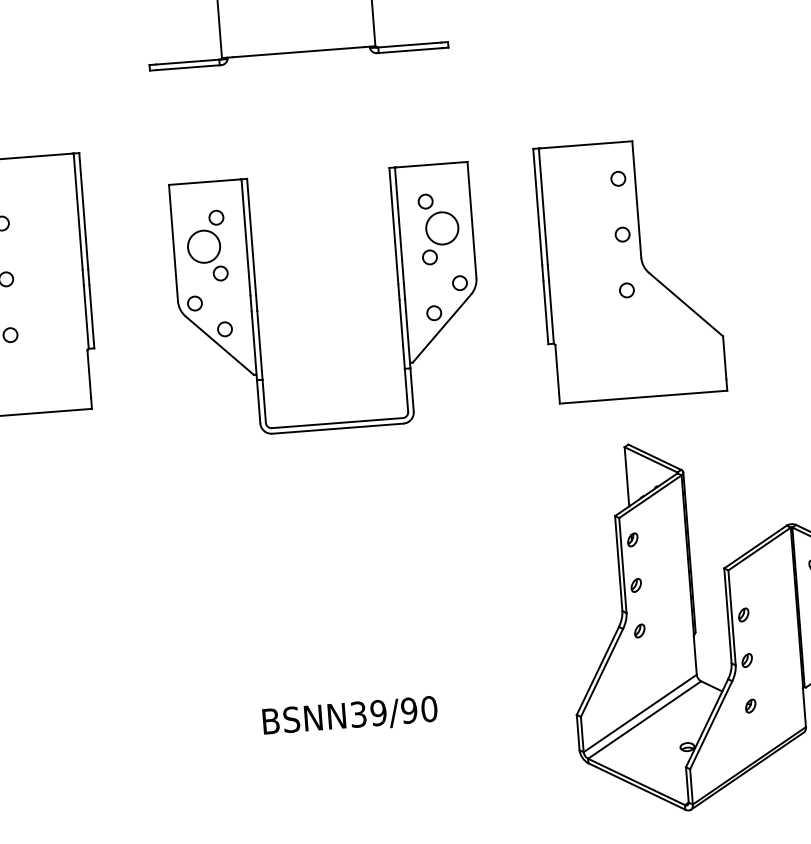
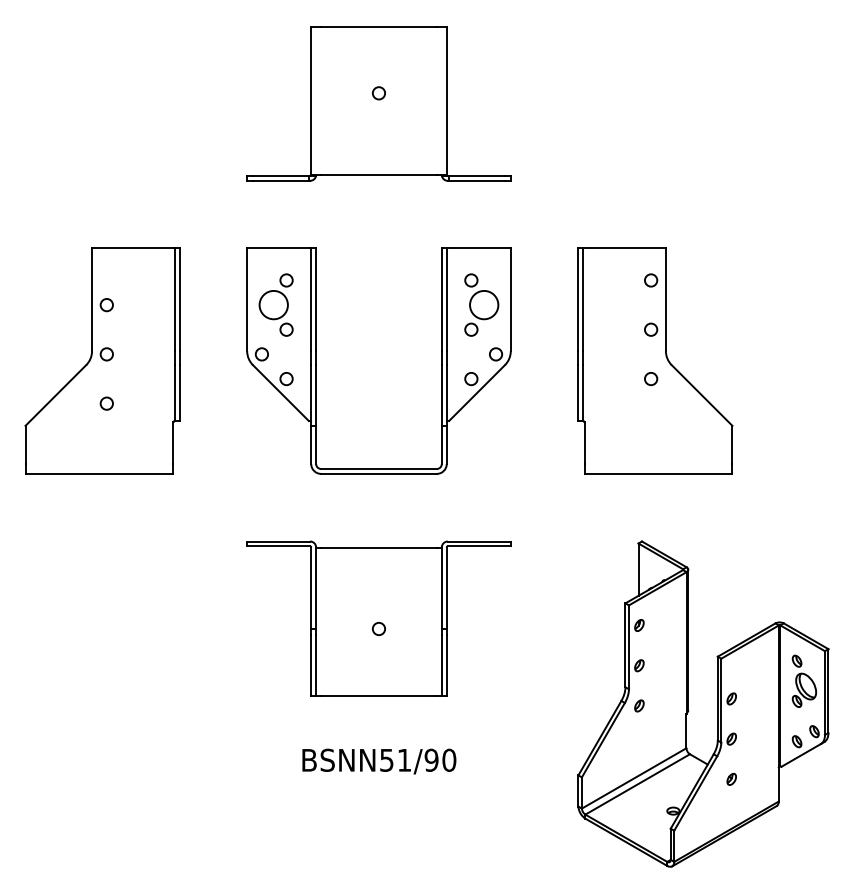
part: (630, 269) -> (655, 360), moved
part: (257, 305) -> (316, 360), moved
part: (336, 554) -> (378, 618), added
text: (368, 712) -> (395, 759), BSNN39/90 -> BSNN51/90

